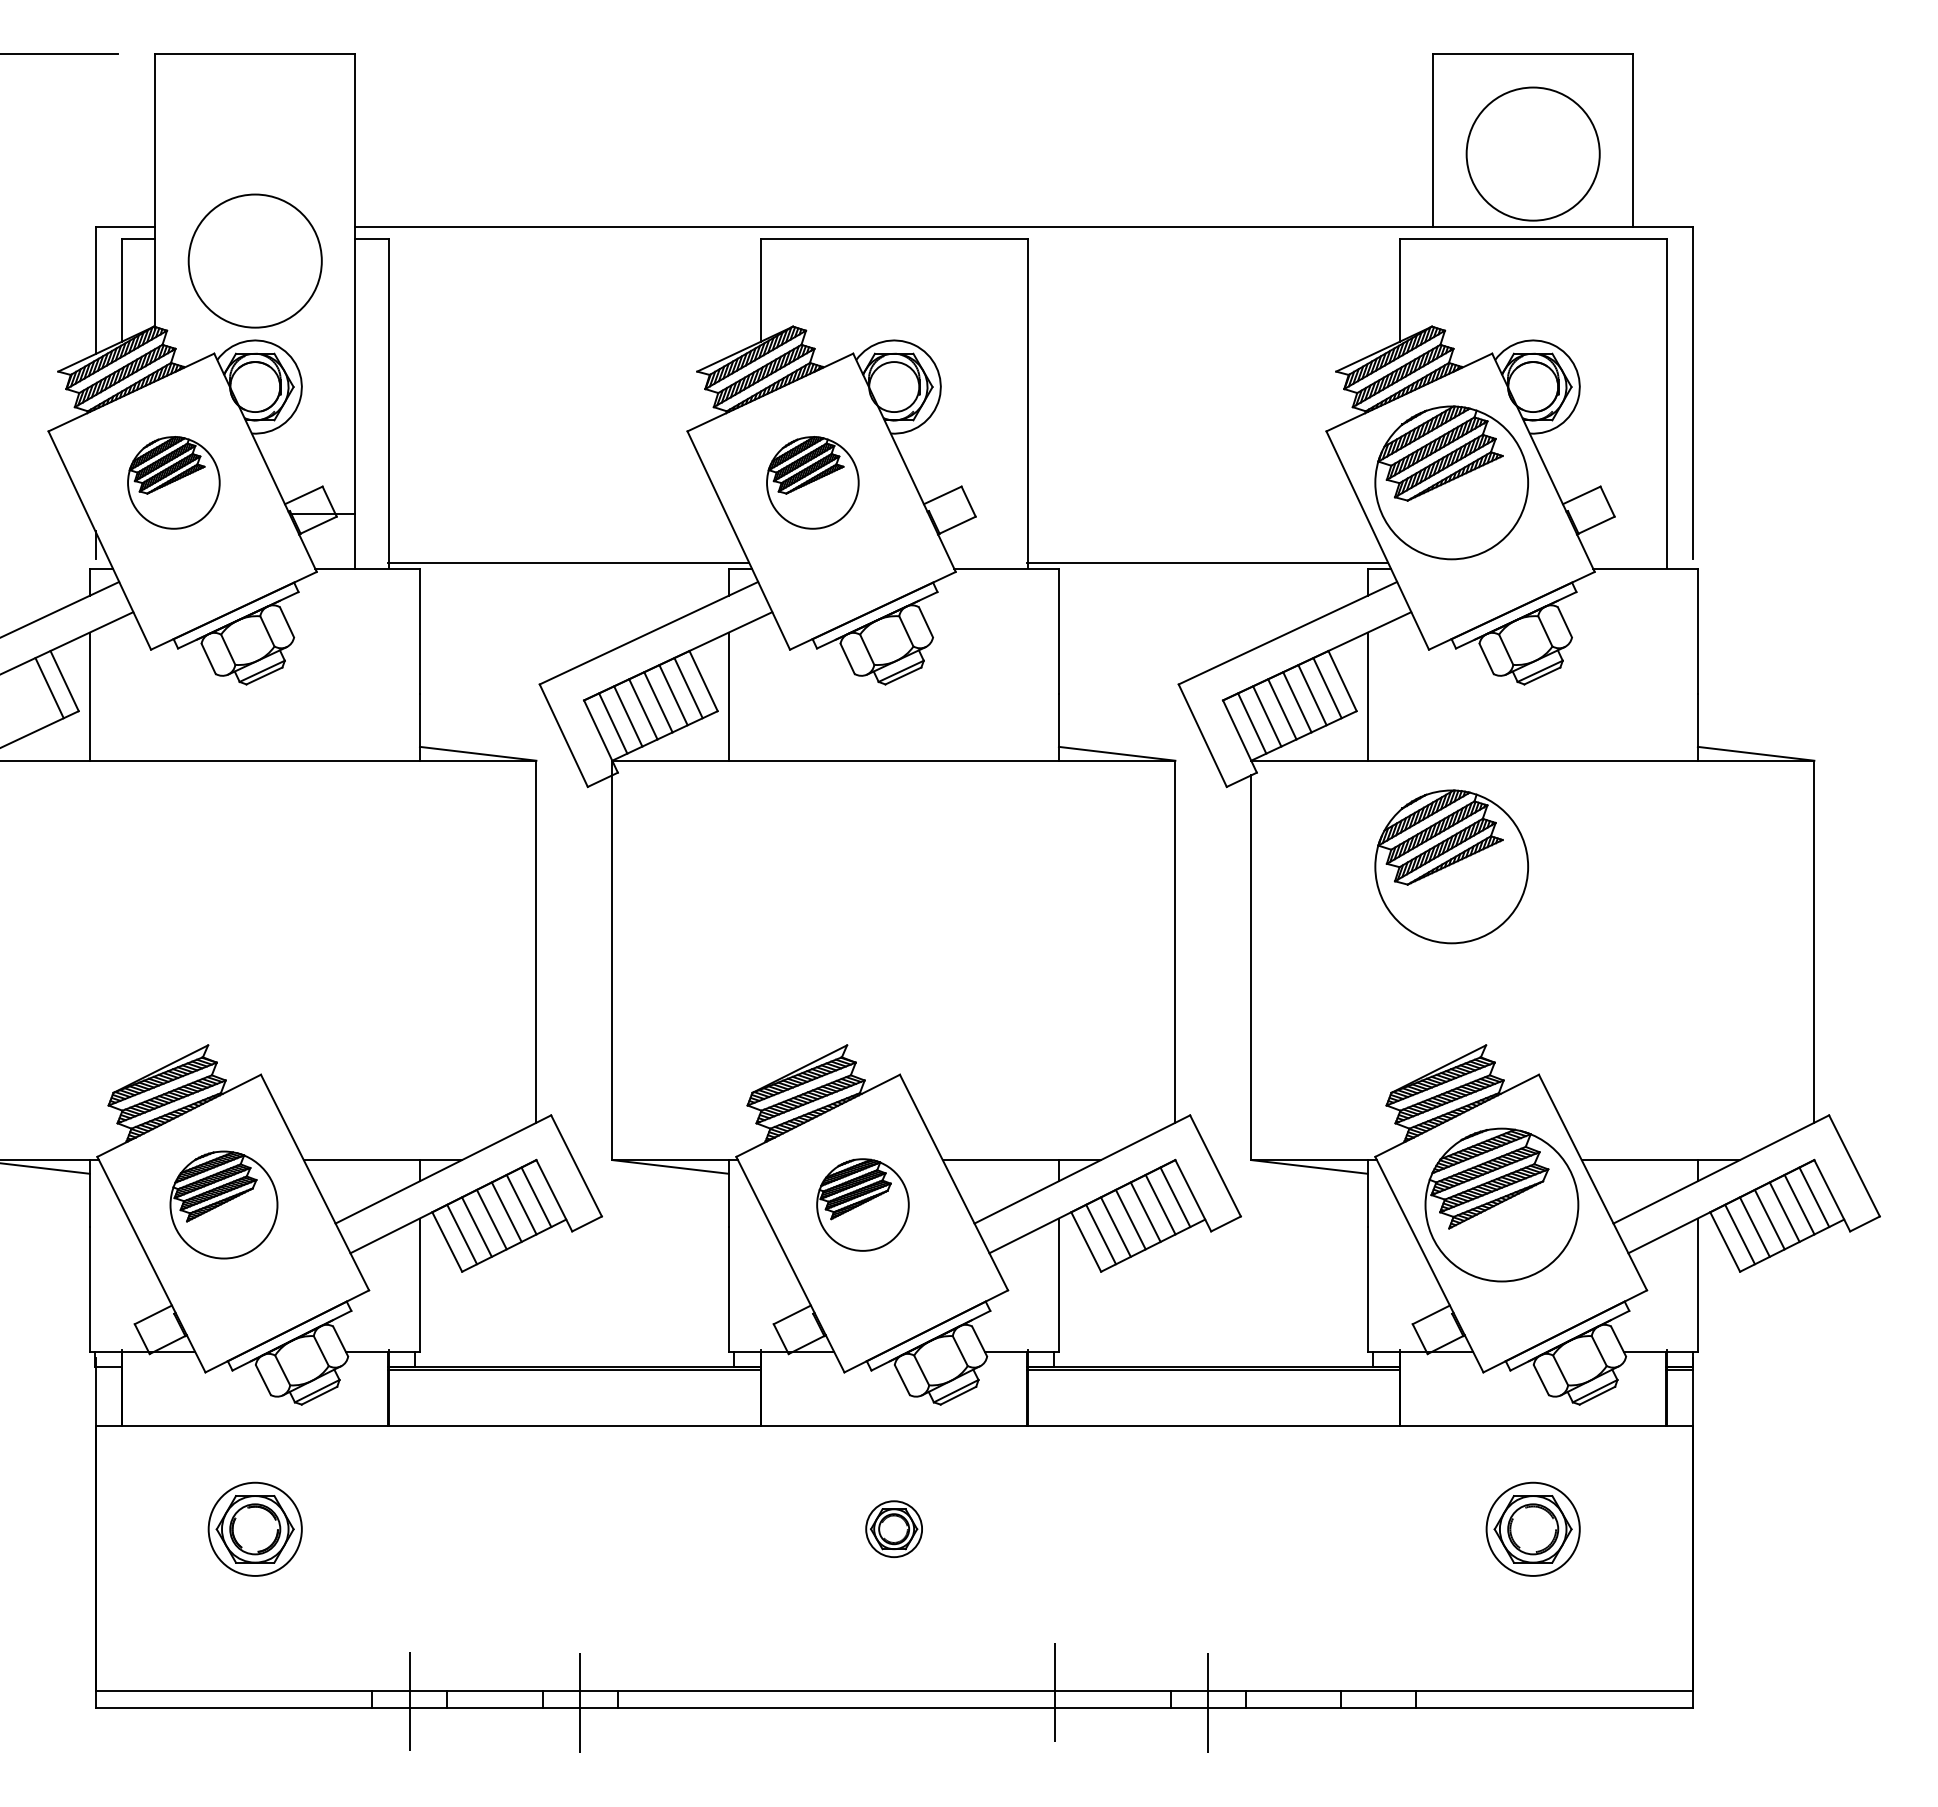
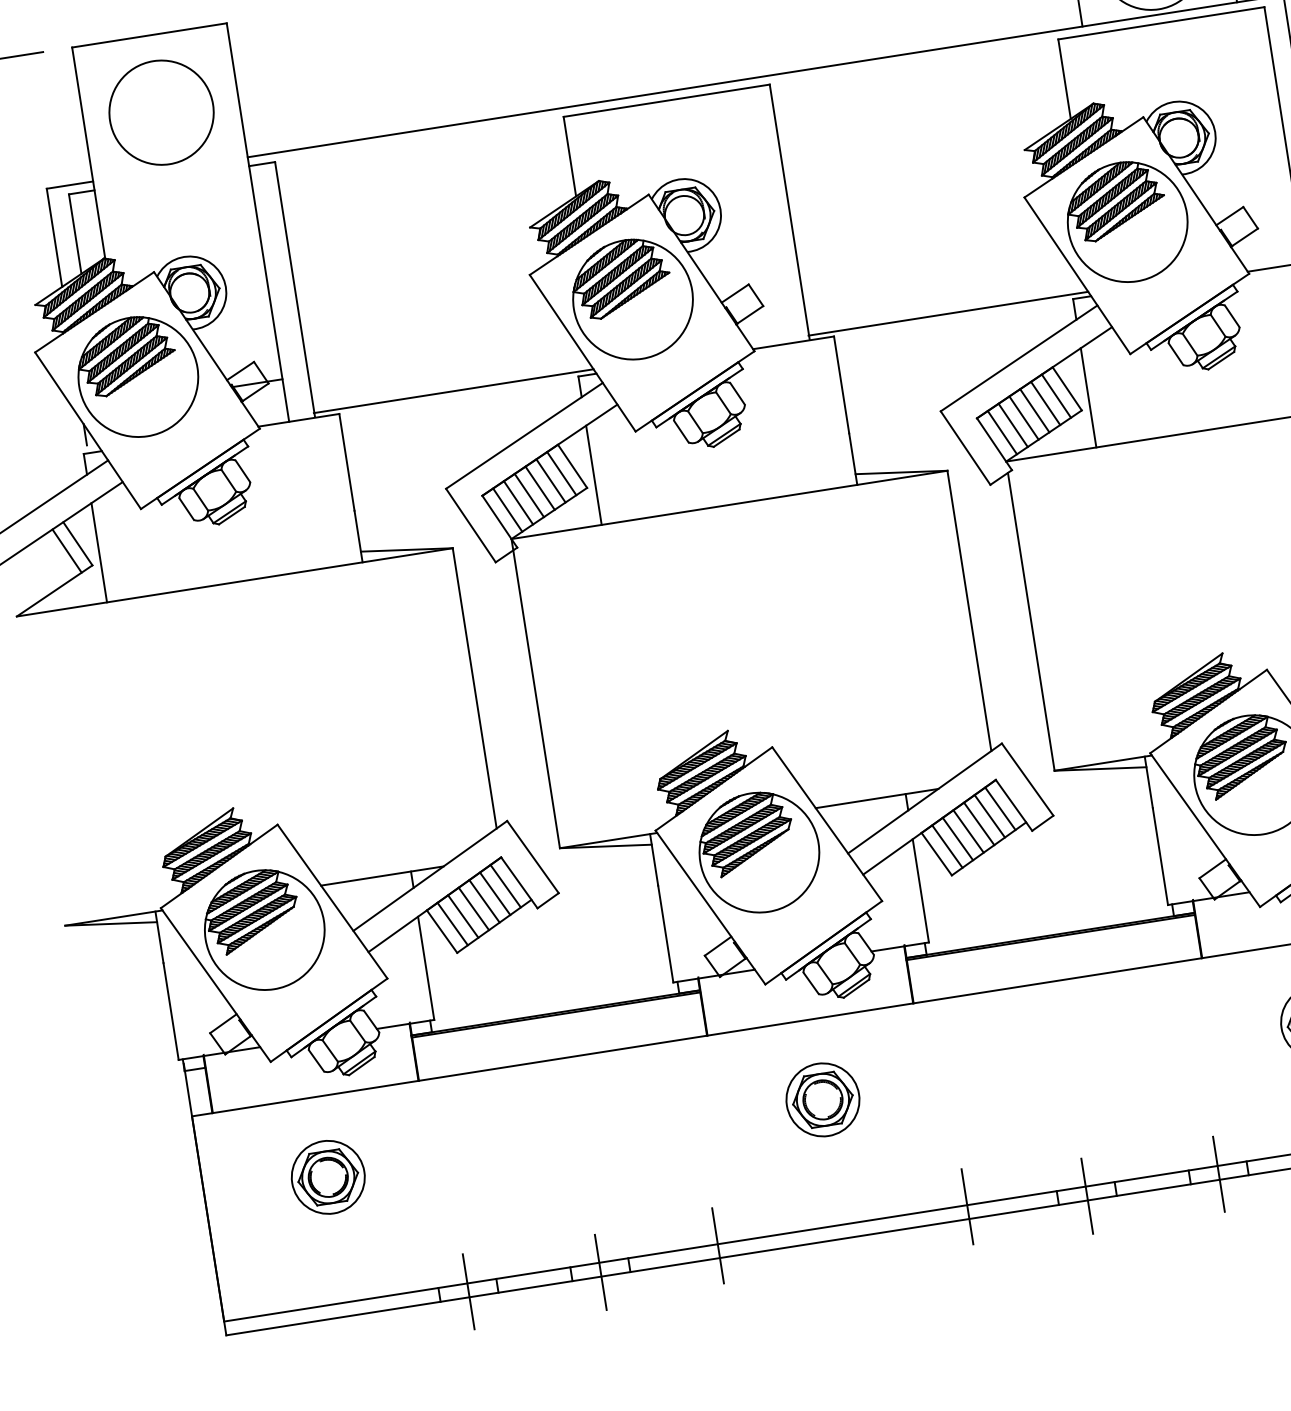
circle: (254, 260) -> (160, 112), moved
part: (173, 482) -> (138, 376), size x1.67
part: (812, 482) -> (632, 299), size x1.67
part: (1451, 866) -> (1174, 519), removed
part: (223, 1204) -> (264, 929), size x1.43
part: (862, 1204) -> (759, 852), size x1.67
part: (893, 1528) -> (822, 1099), size x1.67
line: (733, 1692) -> (718, 1245), added
line: (1378, 1701) -> (1218, 1174), added

